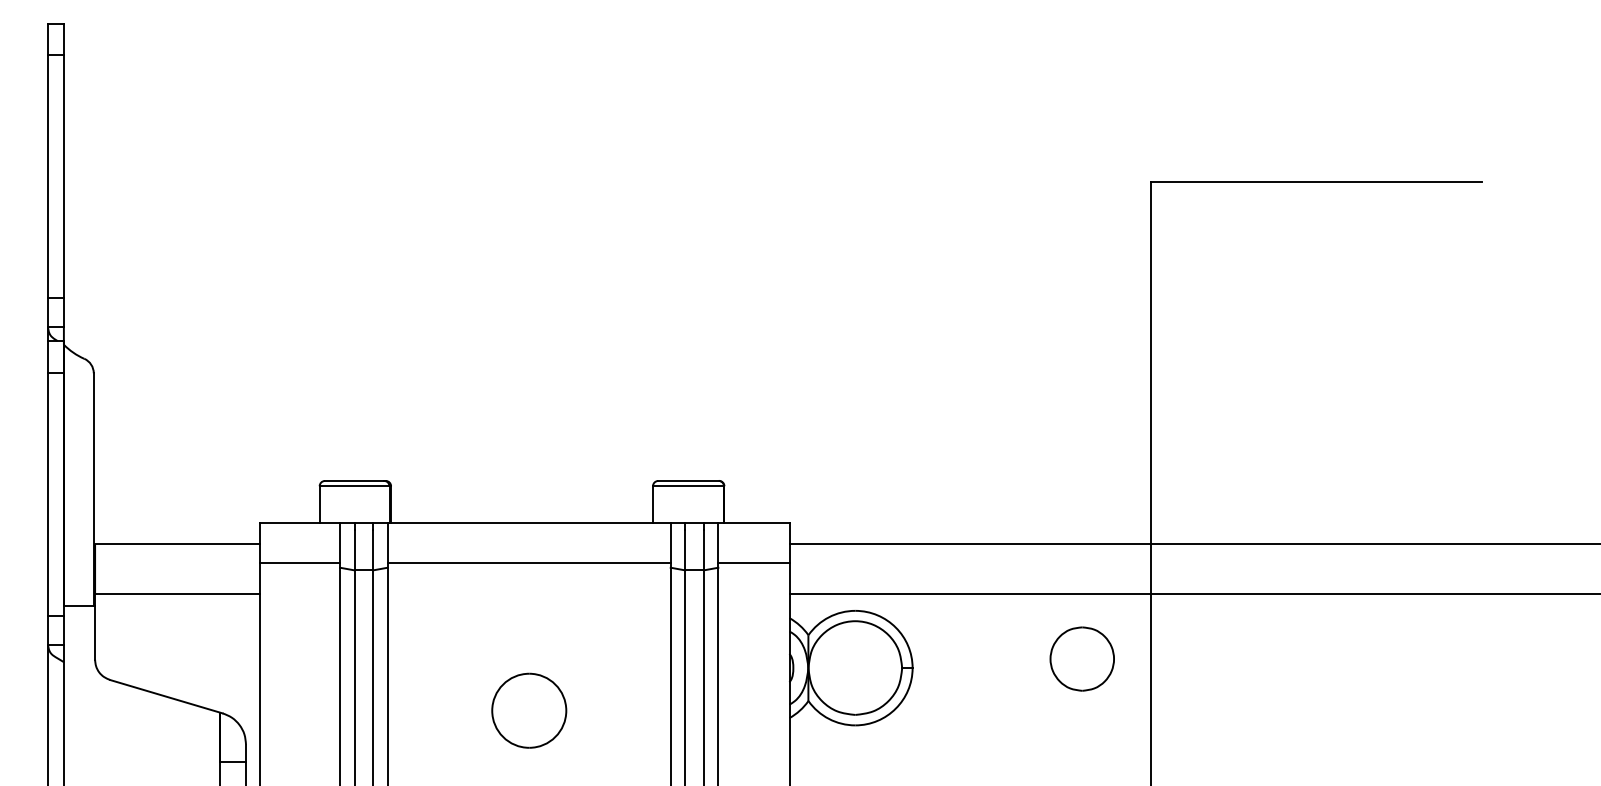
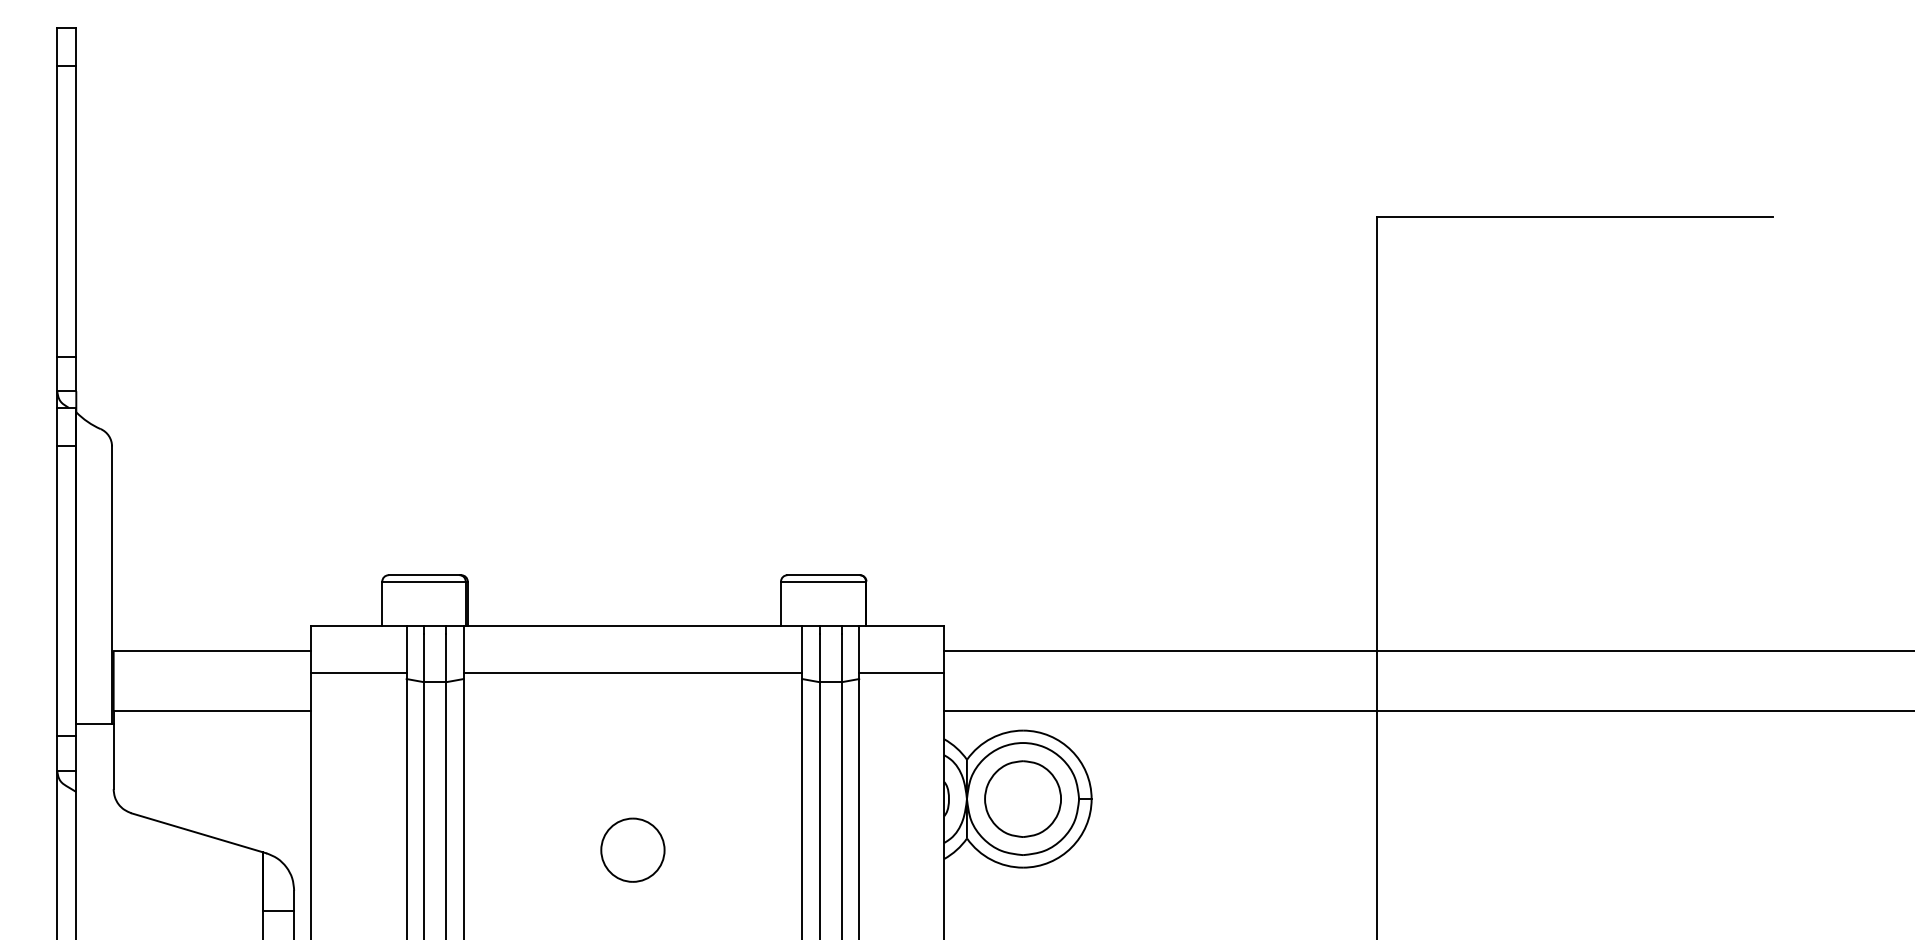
part: (1081, 658) -> (1022, 798), moved
part: (528, 710) -> (632, 849), size x0.71

